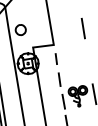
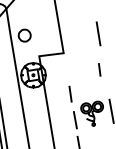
line: (55, 58) -> (98, 69), moved

